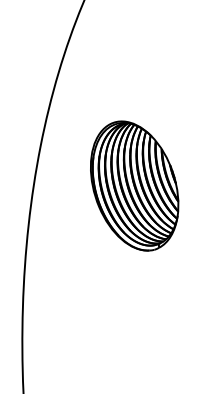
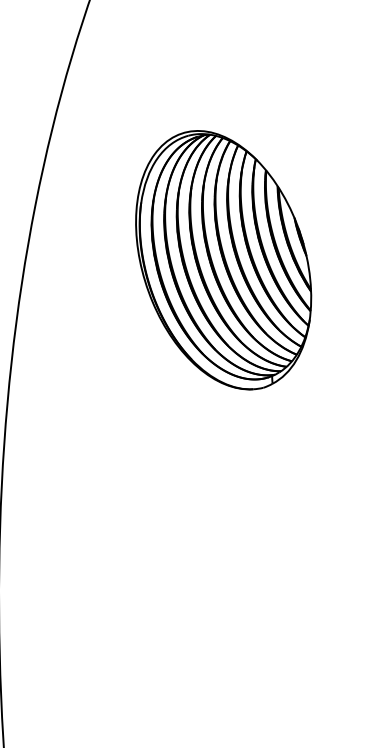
part: (134, 185) -> (223, 259), moved

